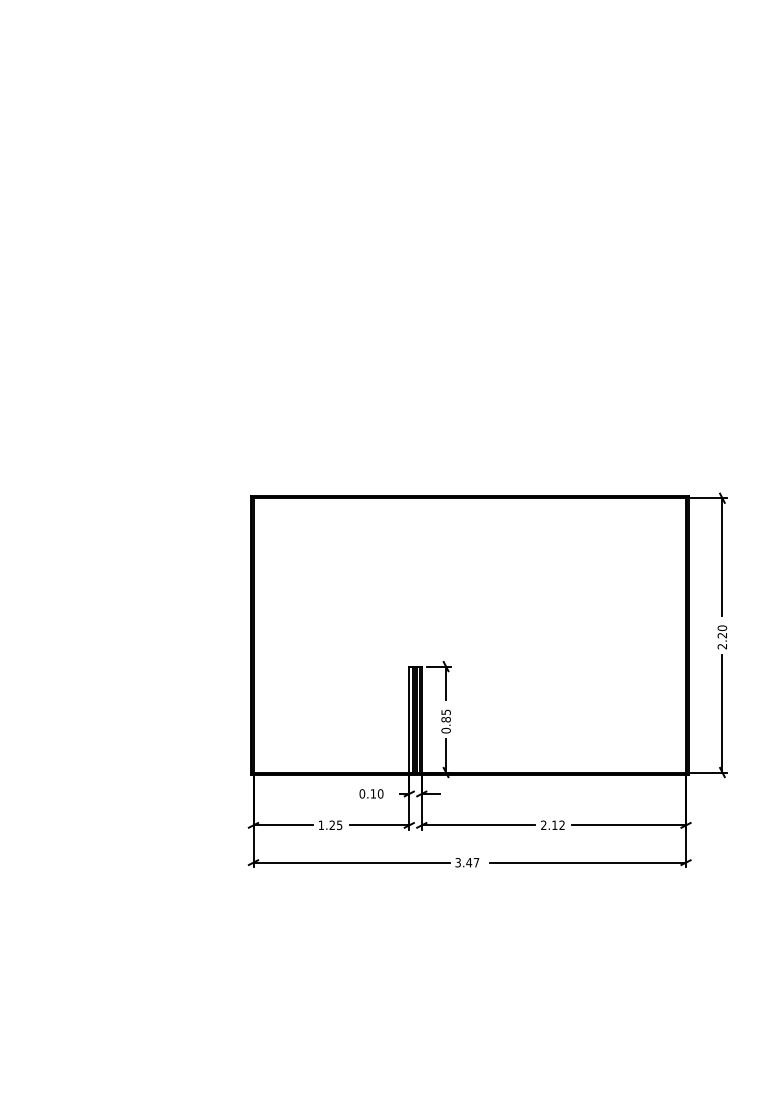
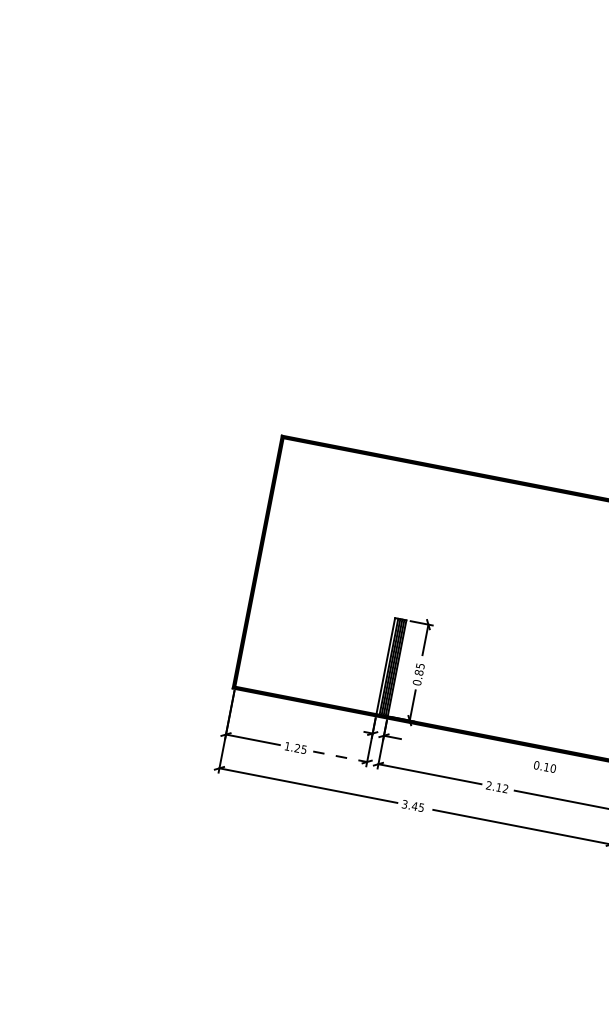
text: (371, 793) -> (545, 766), moved
line: (379, 825) -> (340, 756), solid -> dashed
text: (476, 862) -> (421, 807), 3.47 -> 3.45

